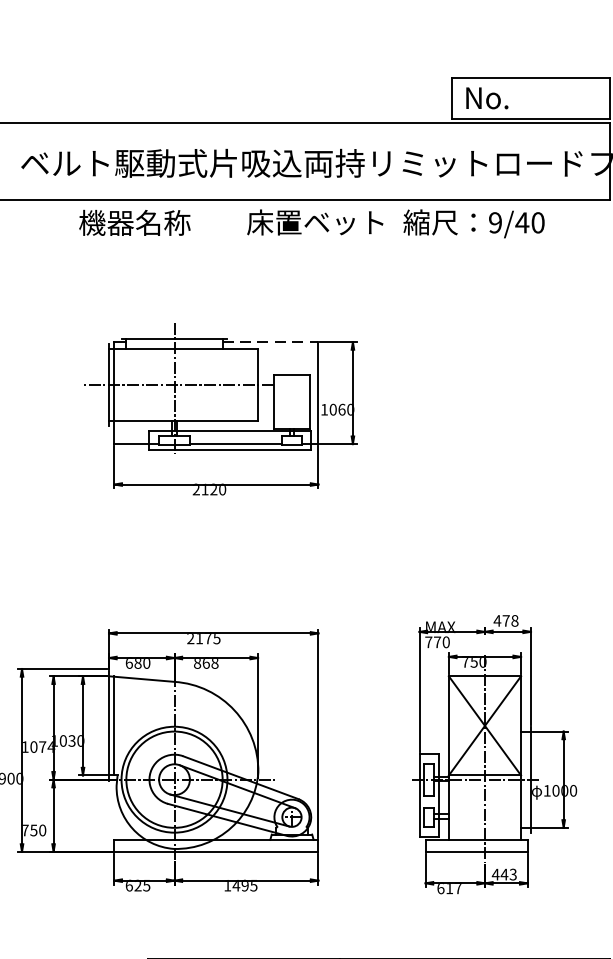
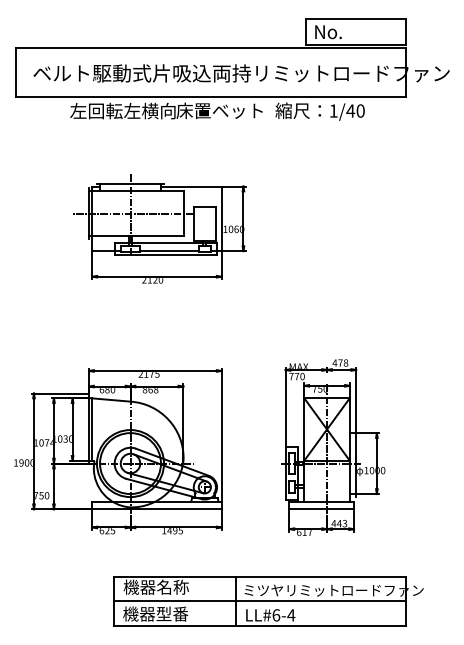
text: (161, 221) -> (122, 110), 機器名称 -> 左回転左横向
text: (495, 221) -> (333, 110), 9/40 -> 1/40
line: (270, 342) -> (191, 186), dashed -> solid

